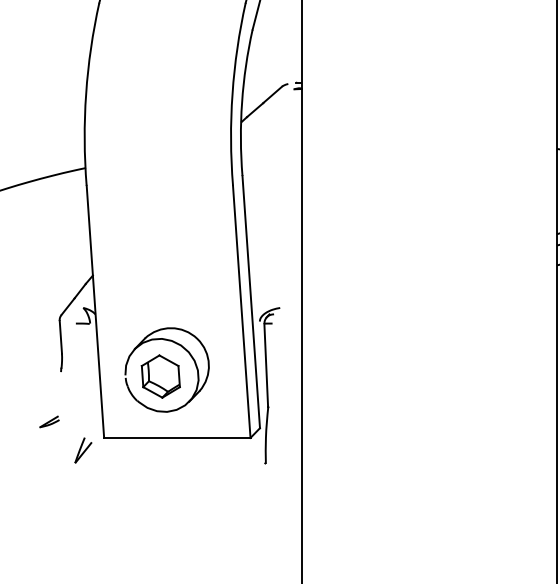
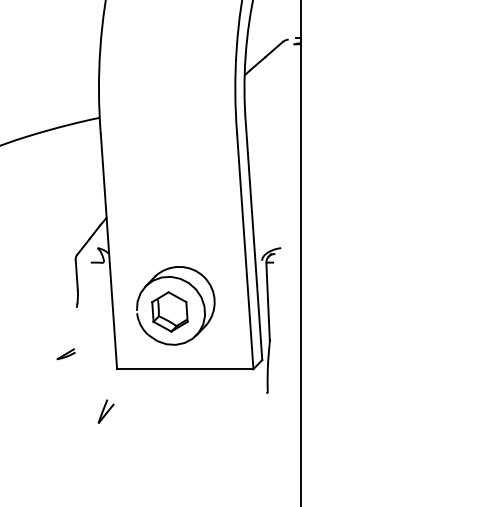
part: (83, 450) -> (106, 411), moved

